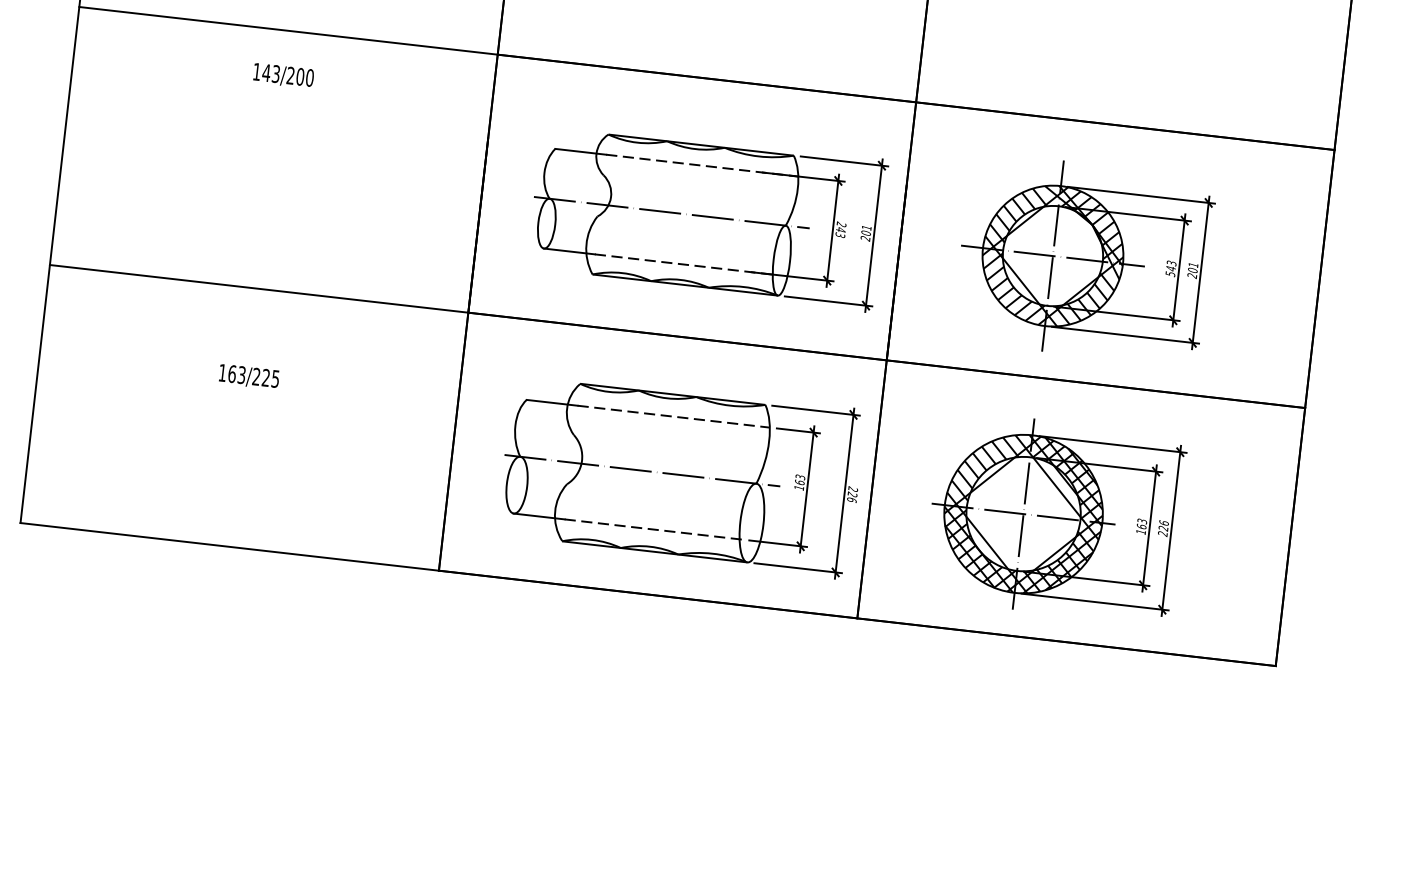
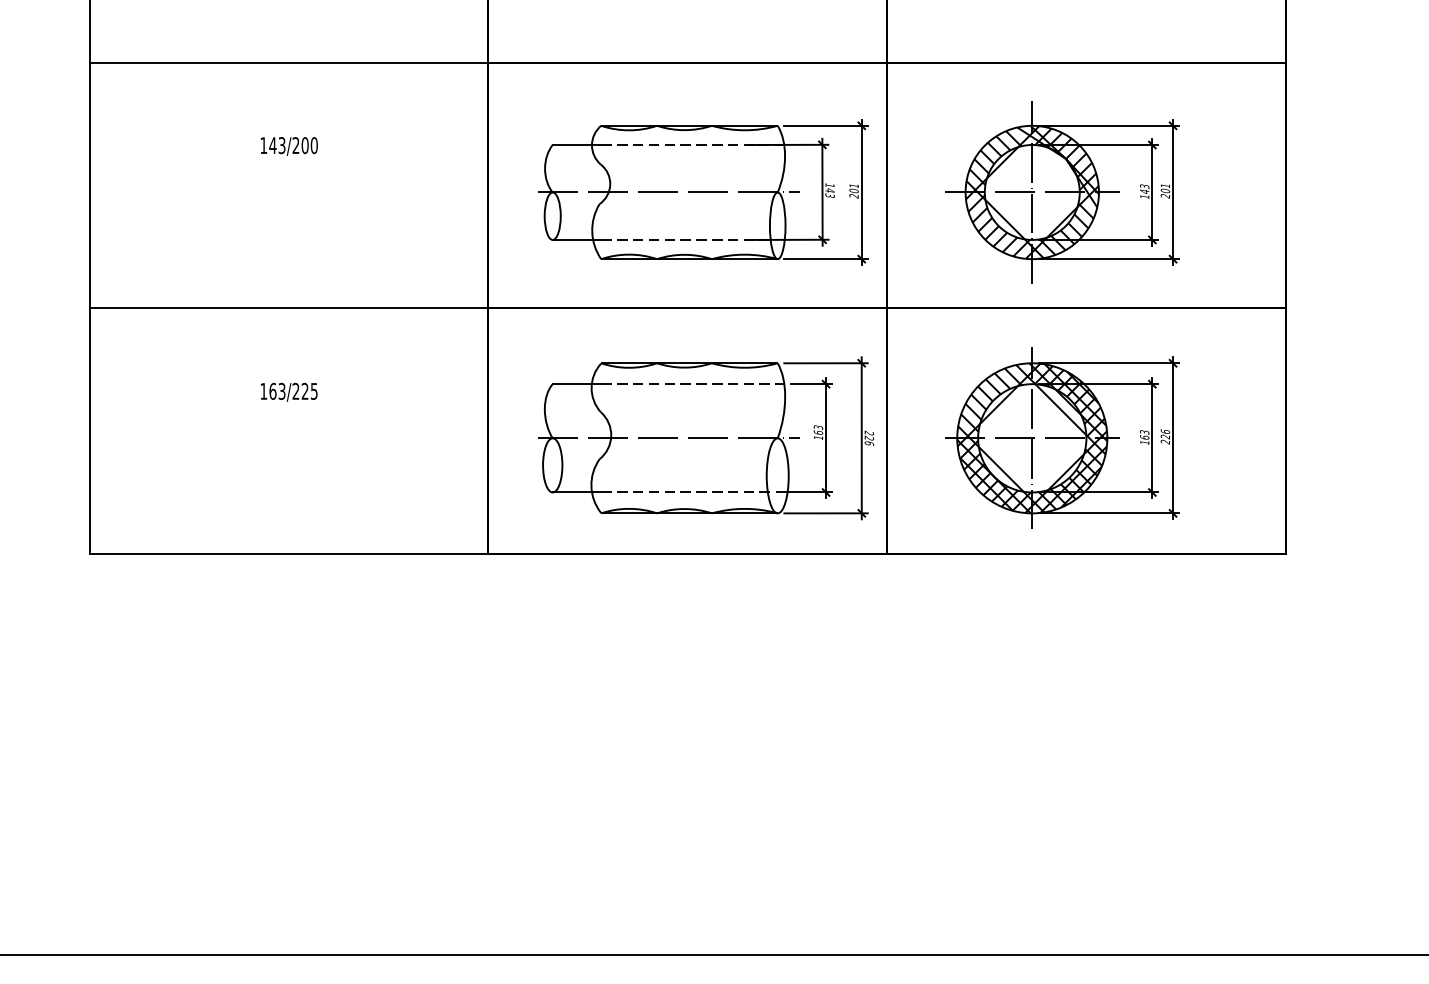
text: (282, 75) -> (288, 146), moved
text: (840, 224) -> (829, 185), 243 -> 143
text: (1170, 273) -> (1144, 196), 543 -> 143

